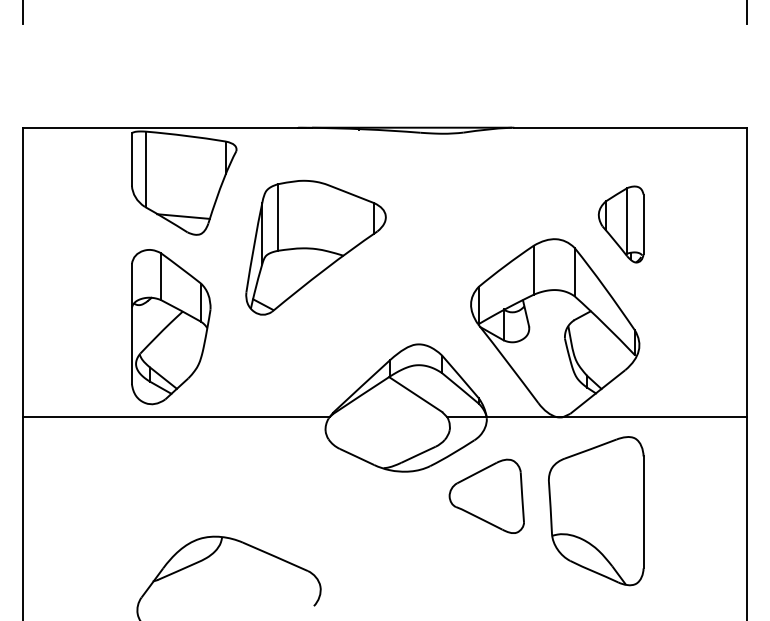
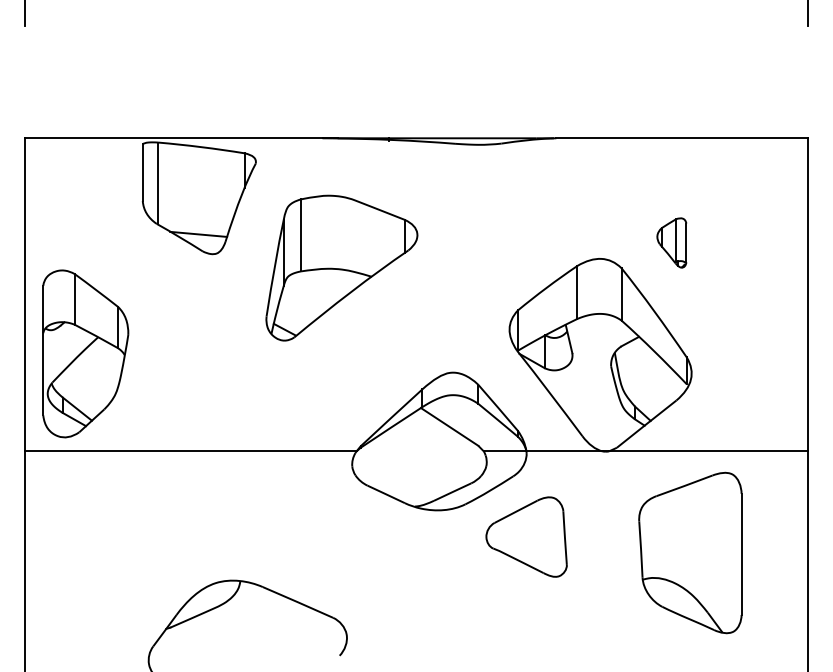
part: (620, 224) -> (671, 242), size x0.6
part: (171, 327) -> (86, 354), moved
part: (596, 511) -> (690, 553), moved

